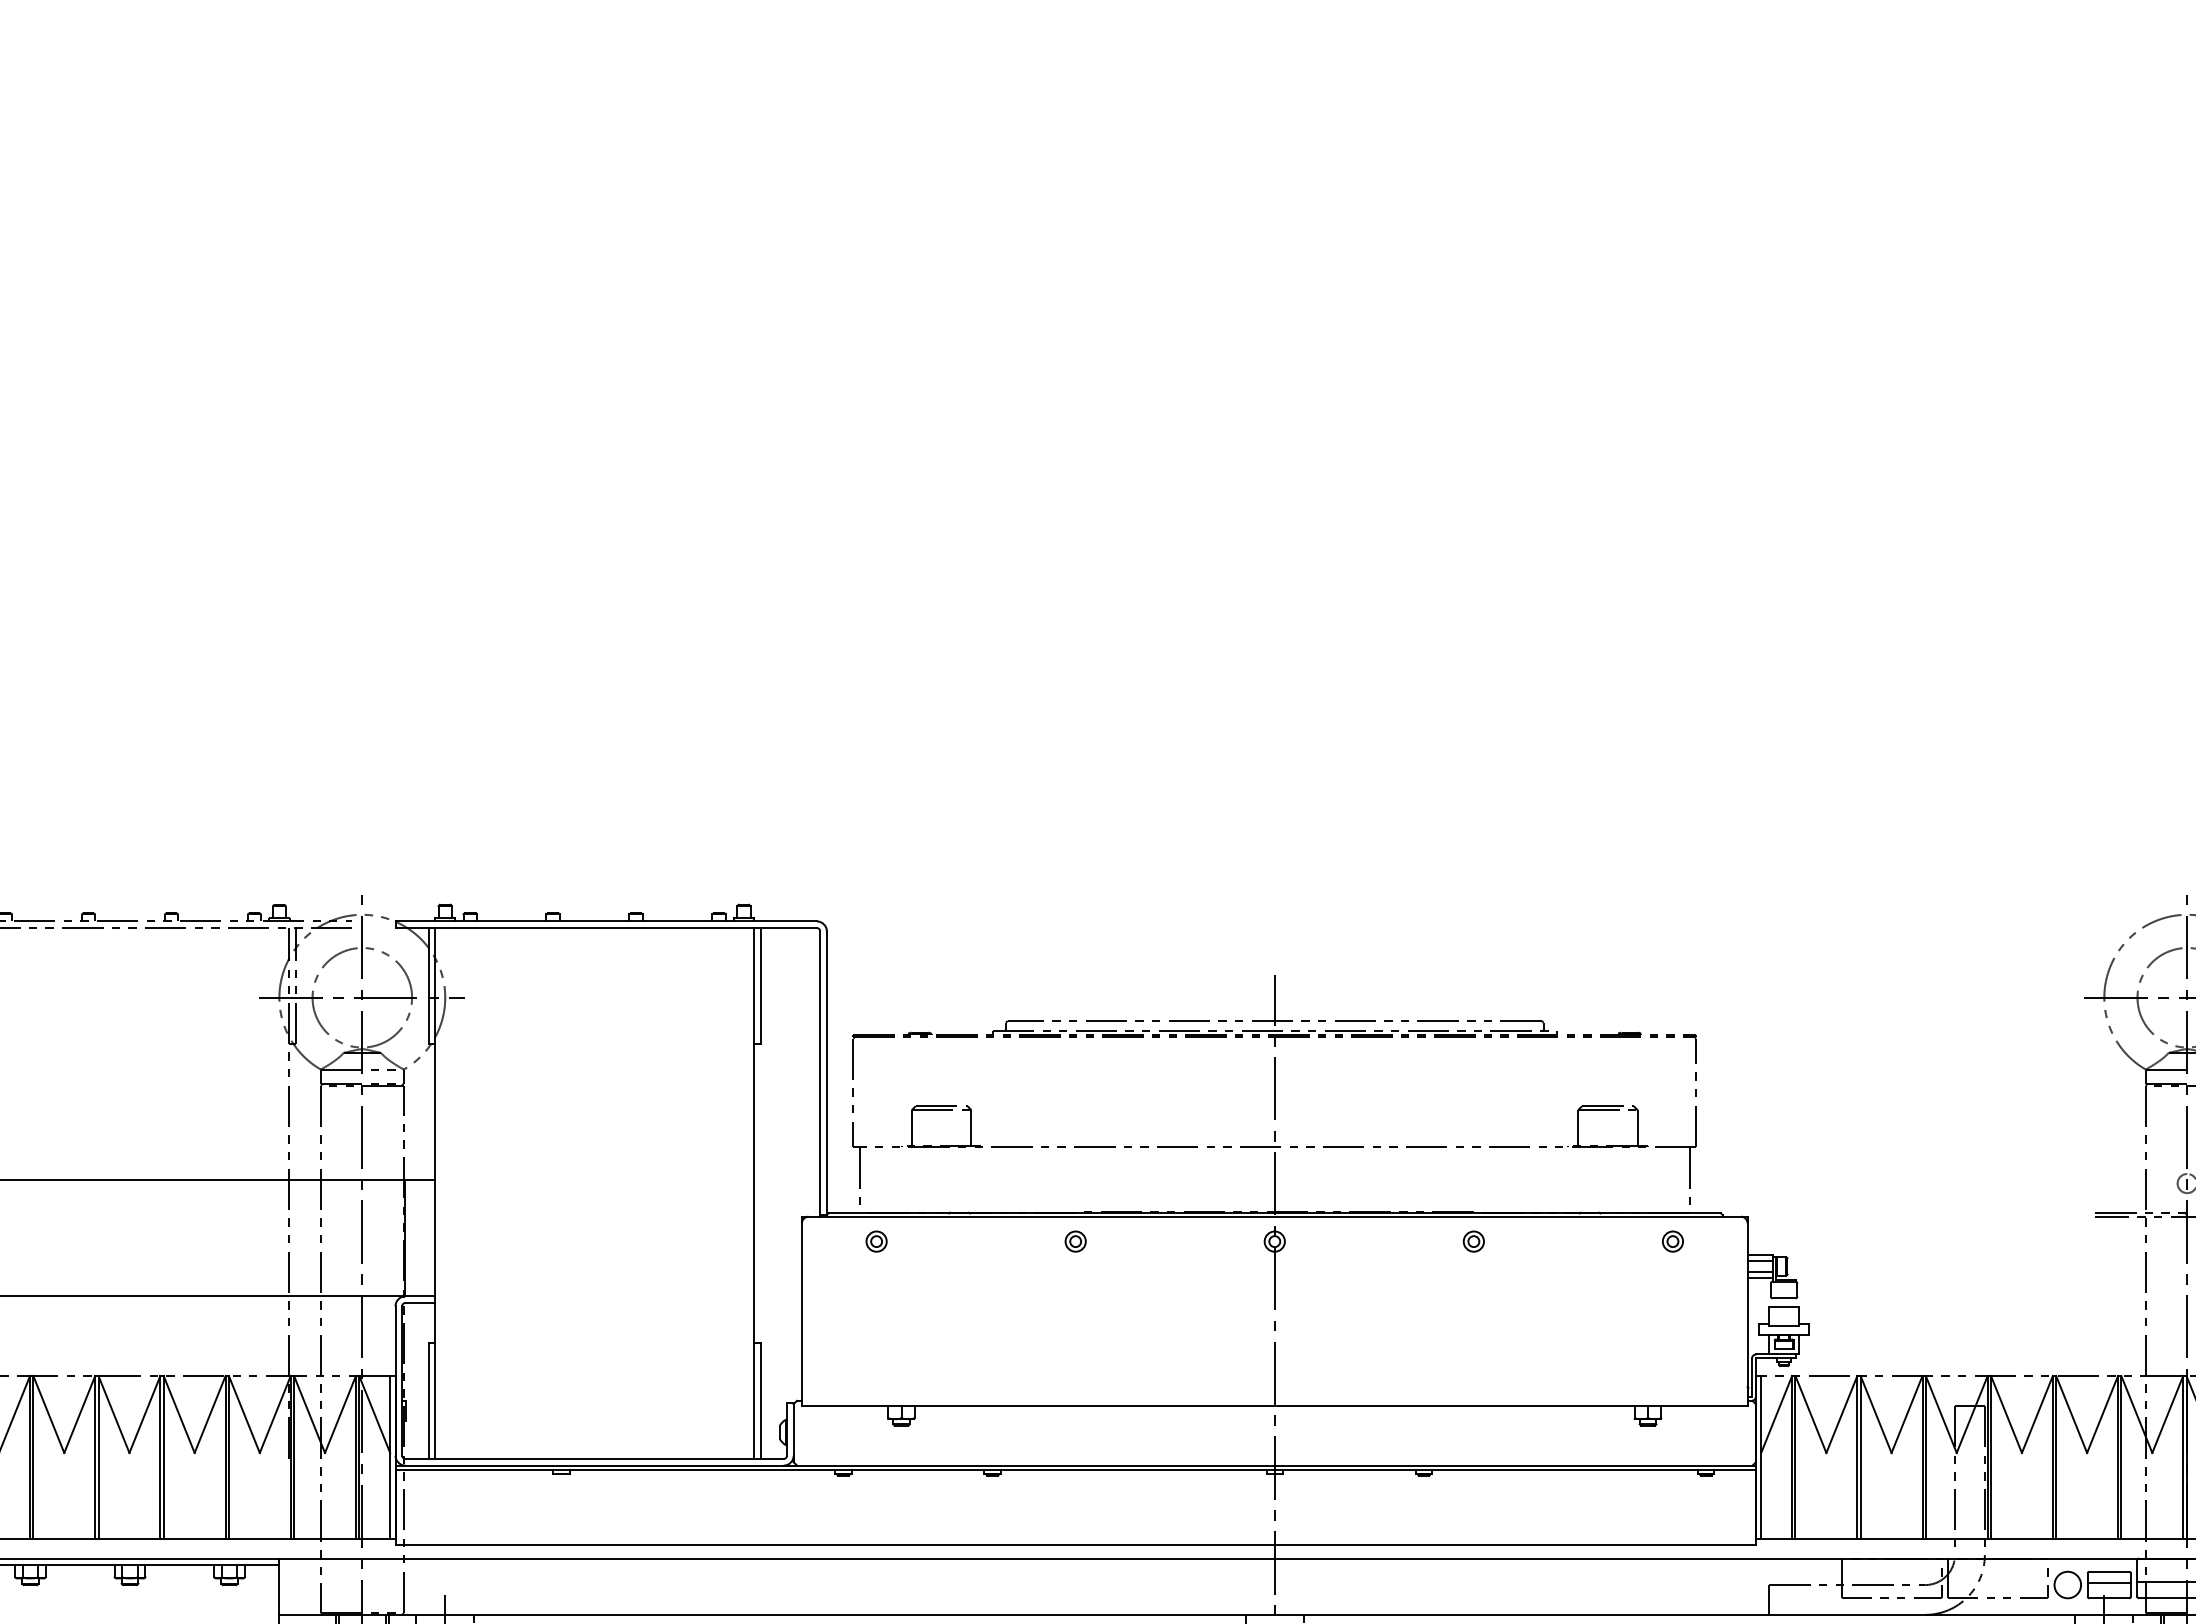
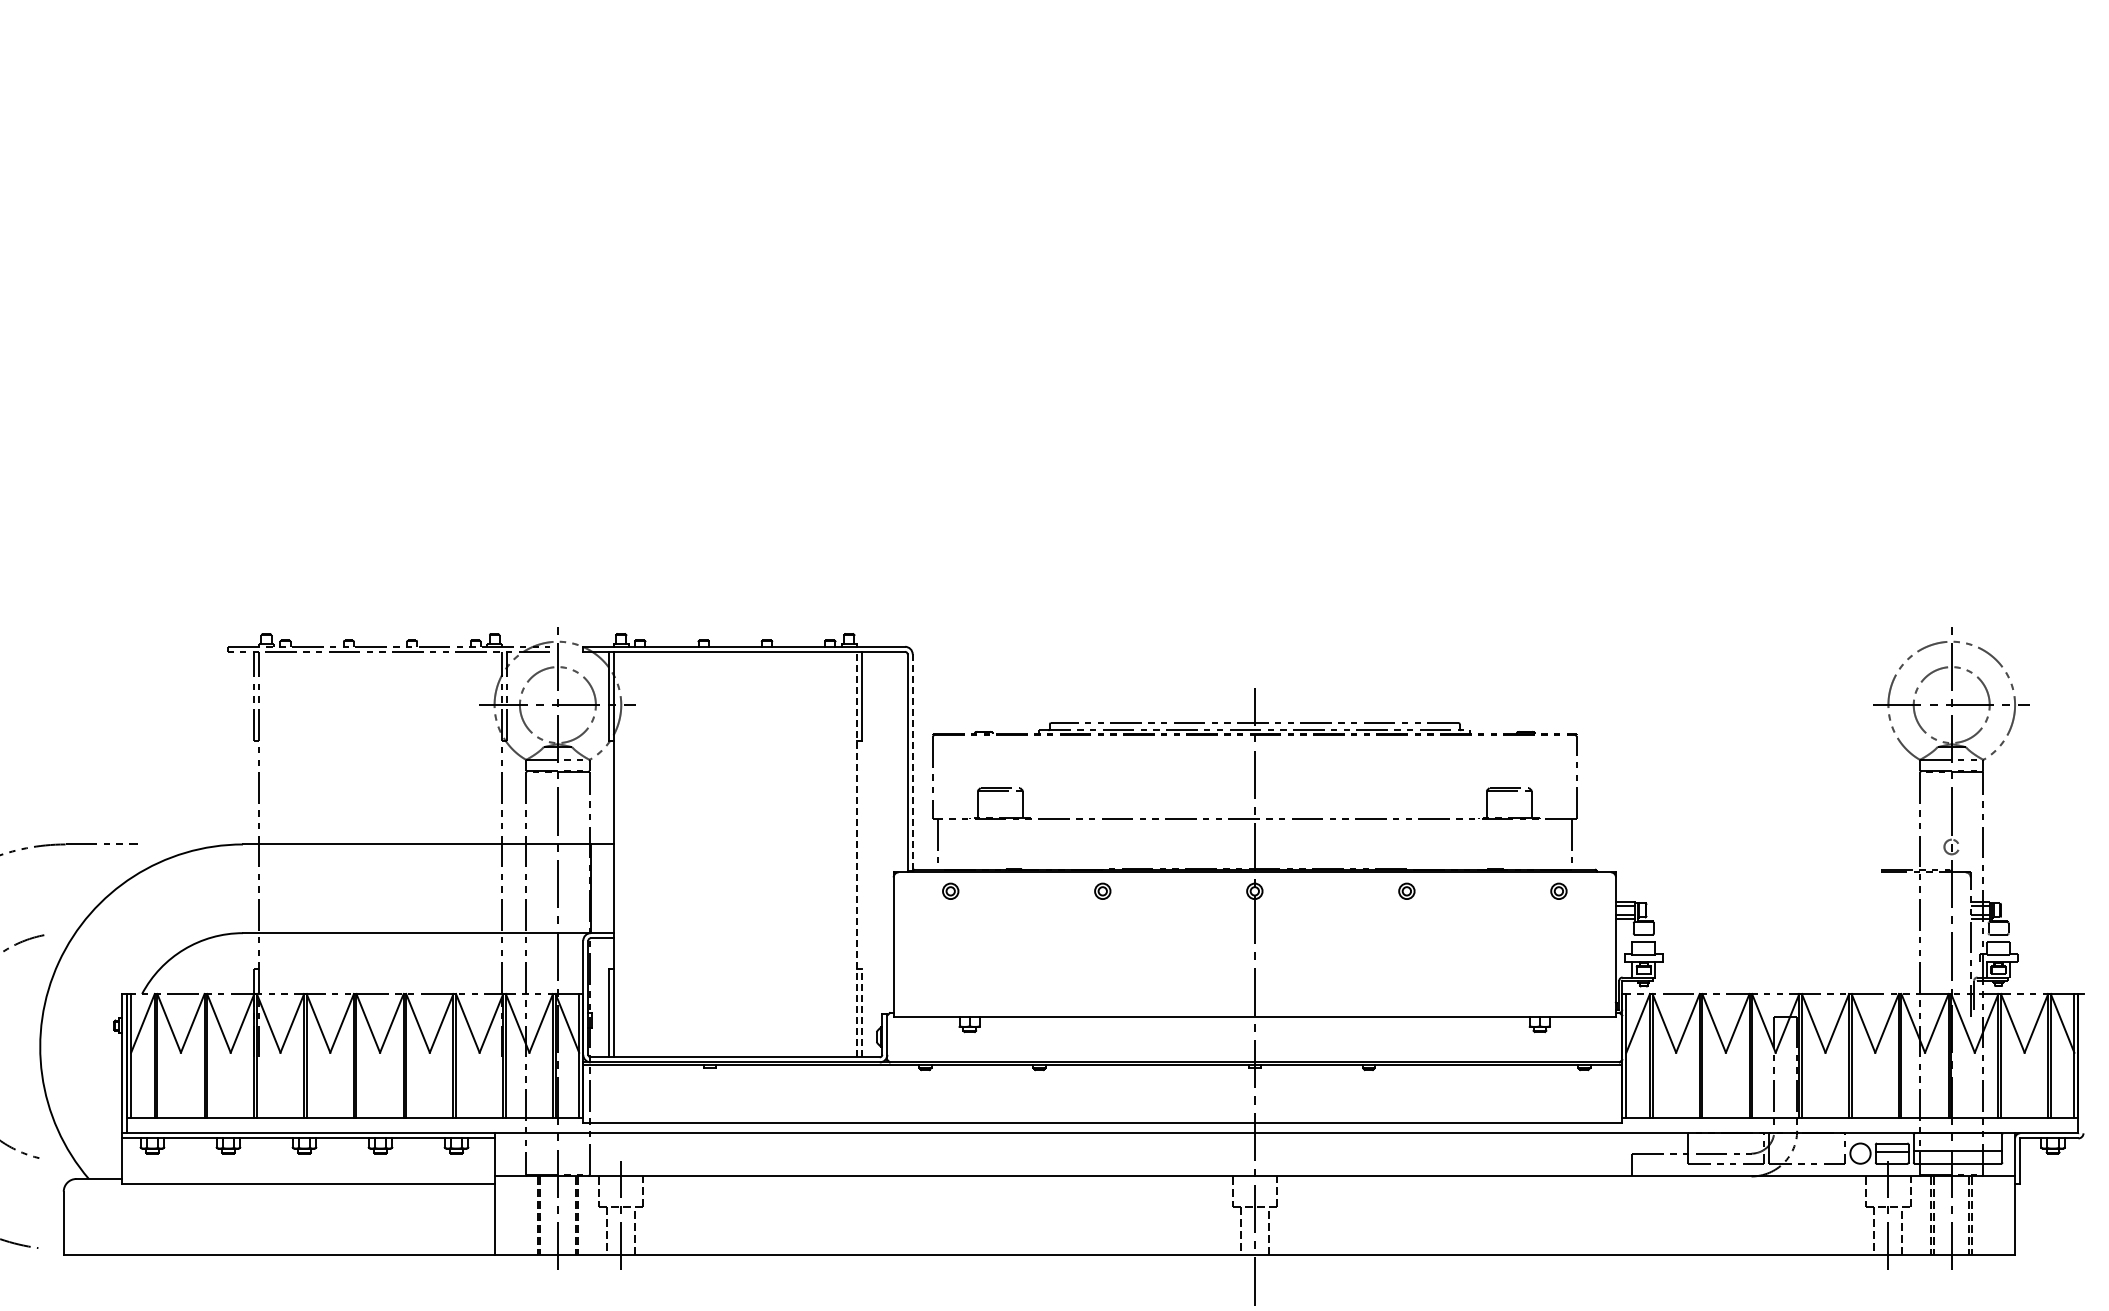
line: (826, 1074) -> (912, 763), solid -> dashed
line: (753, 1193) -> (856, 854), solid -> dashed
line: (761, 1400) -> (862, 1012), solid -> dashed

